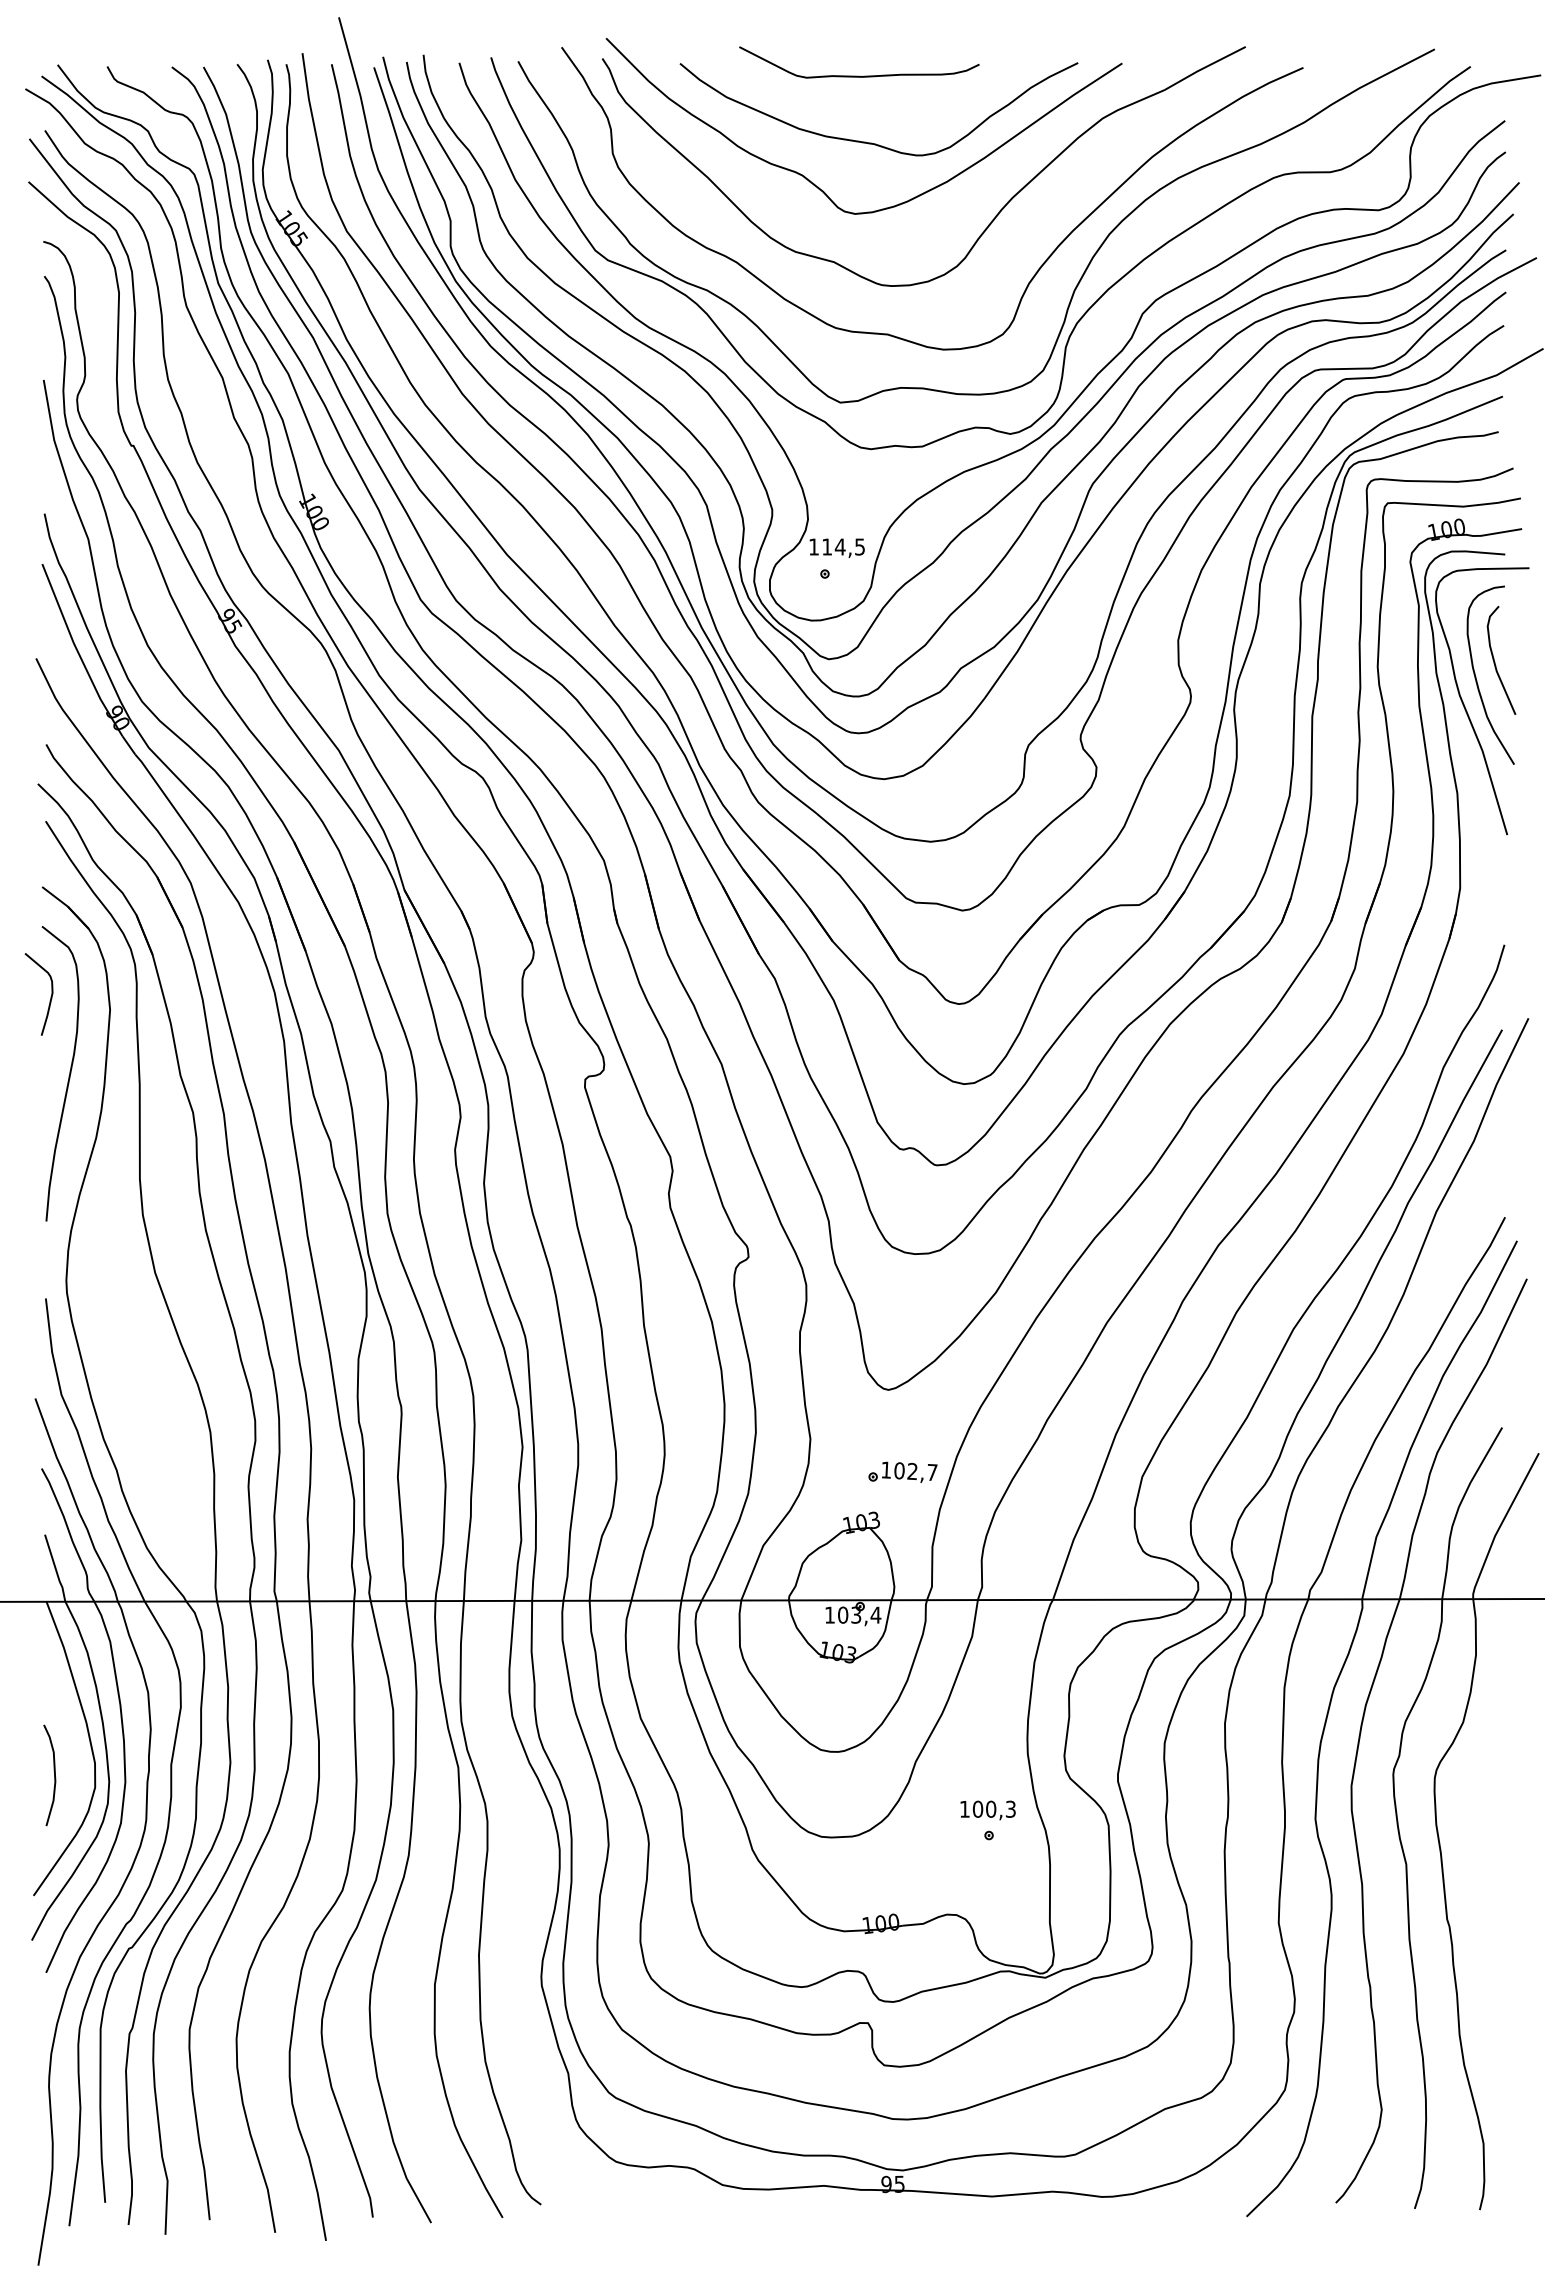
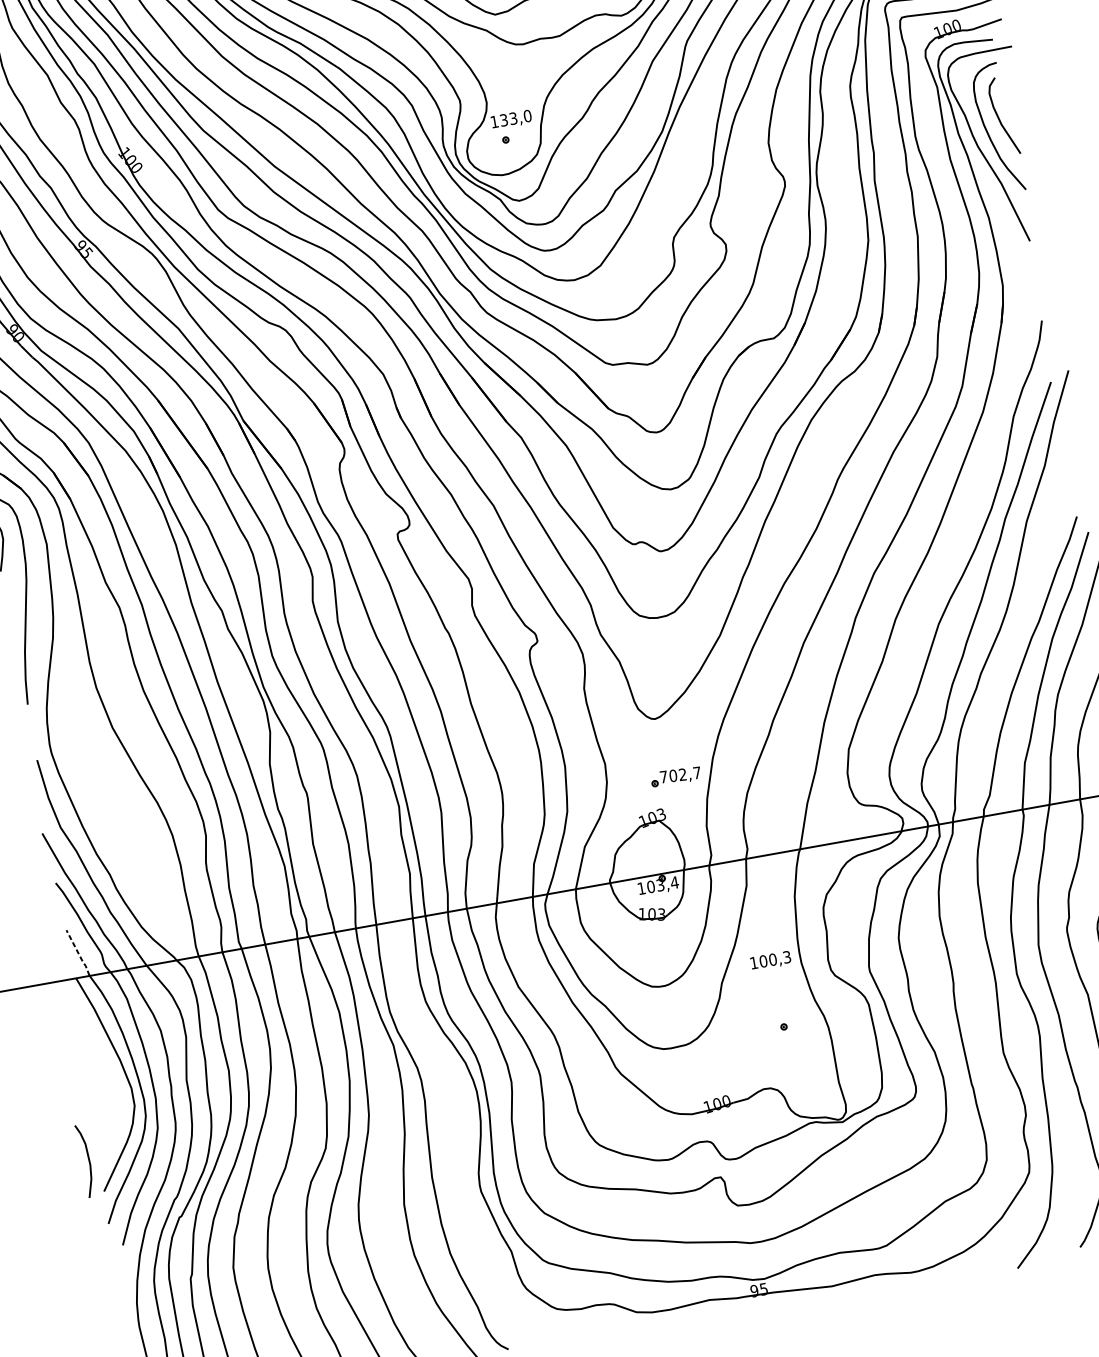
text: (843, 546) -> (515, 117), 114,5 -> 133,0
text: (886, 1469) -> (663, 776), 102,7 -> 702,7
line: (55, 1569) -> (78, 953), solid -> dashed
curve: (54, 1775) -> (88, 1160), moved
text: (987, 1810) -> (770, 961), moved

